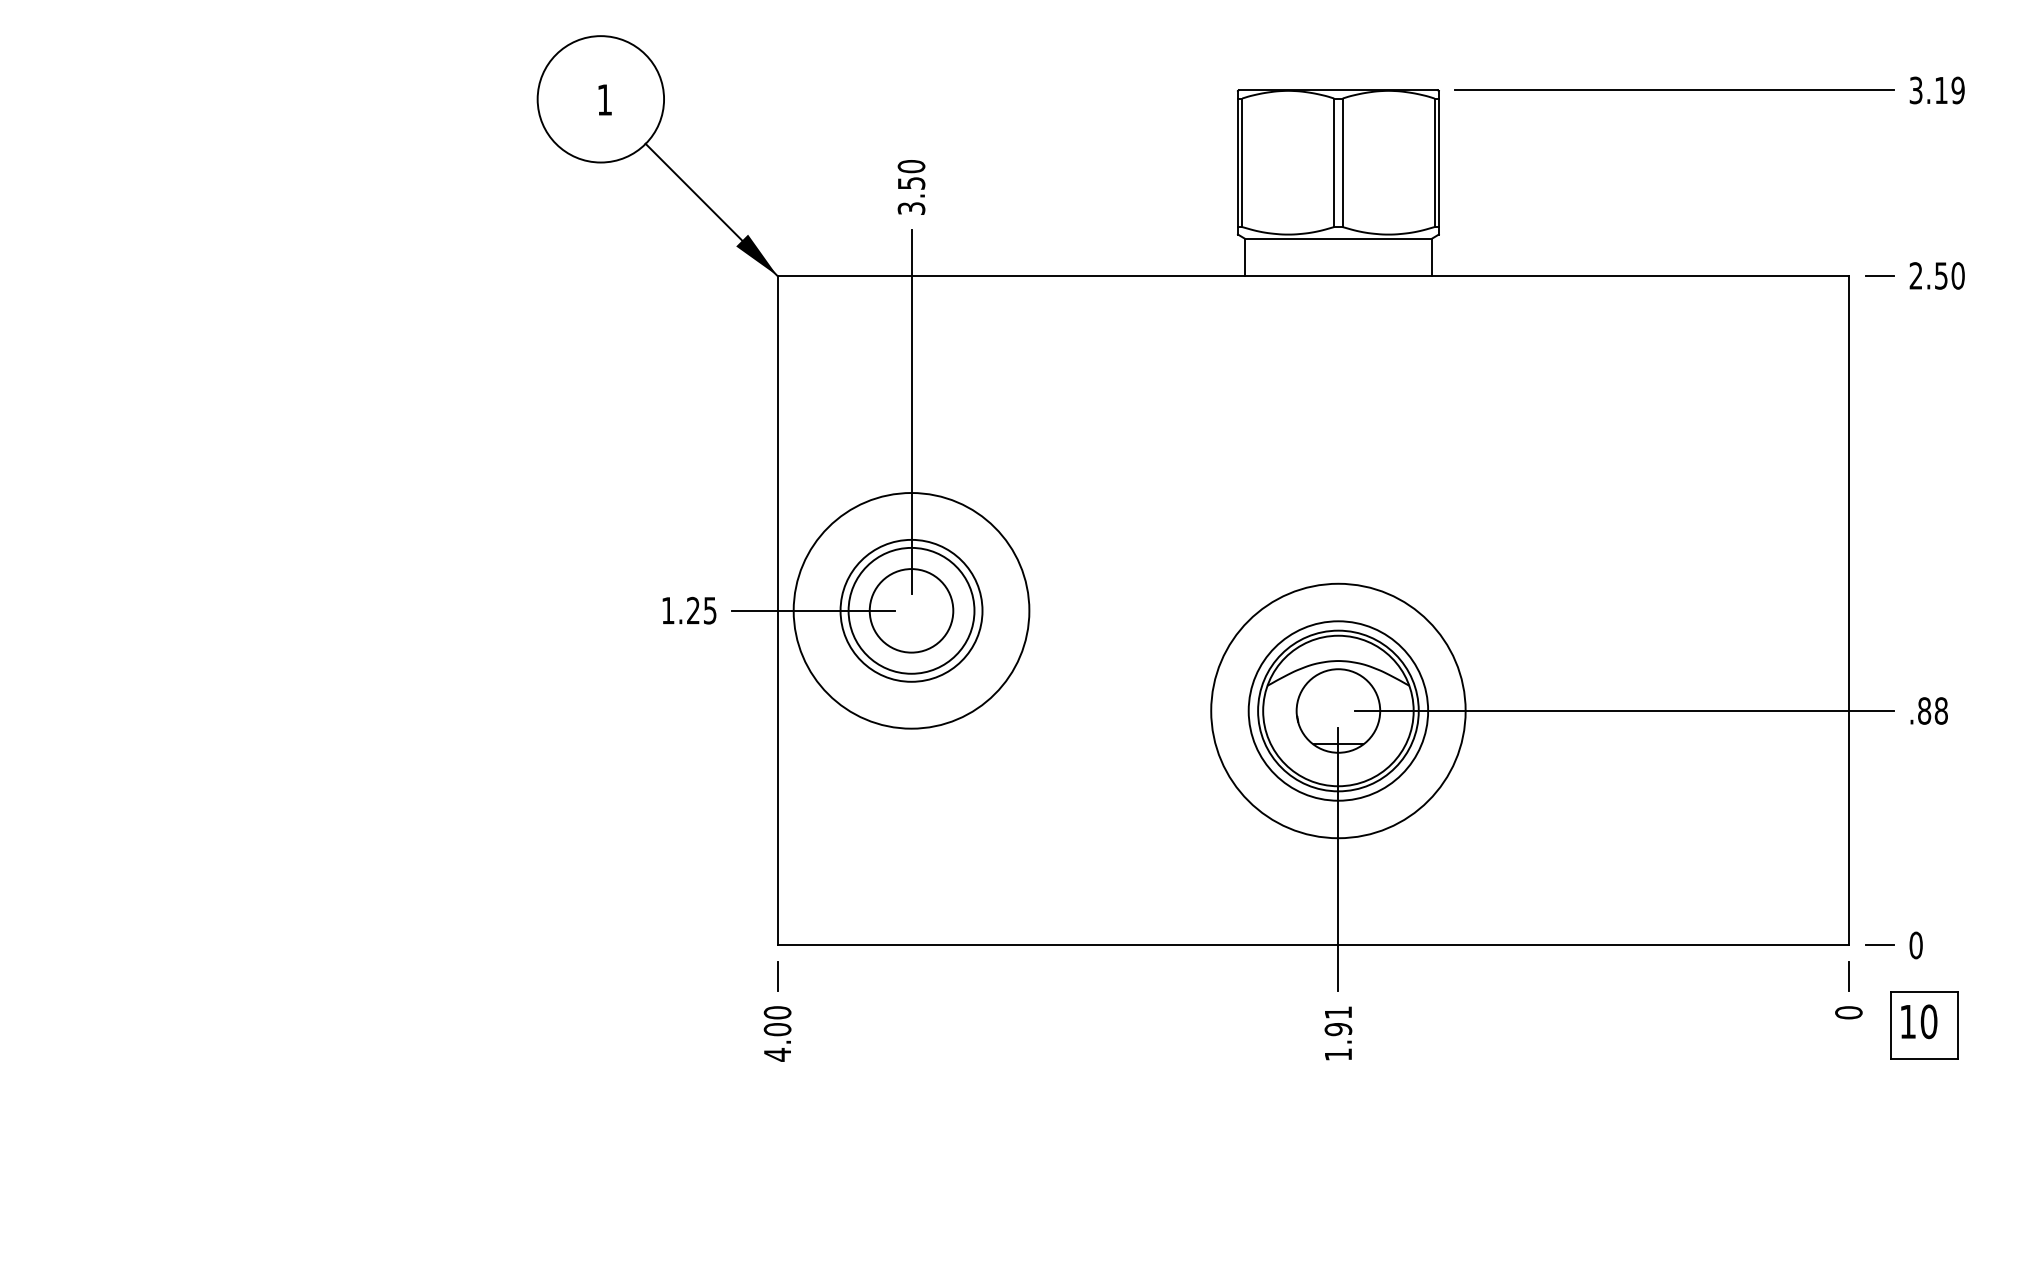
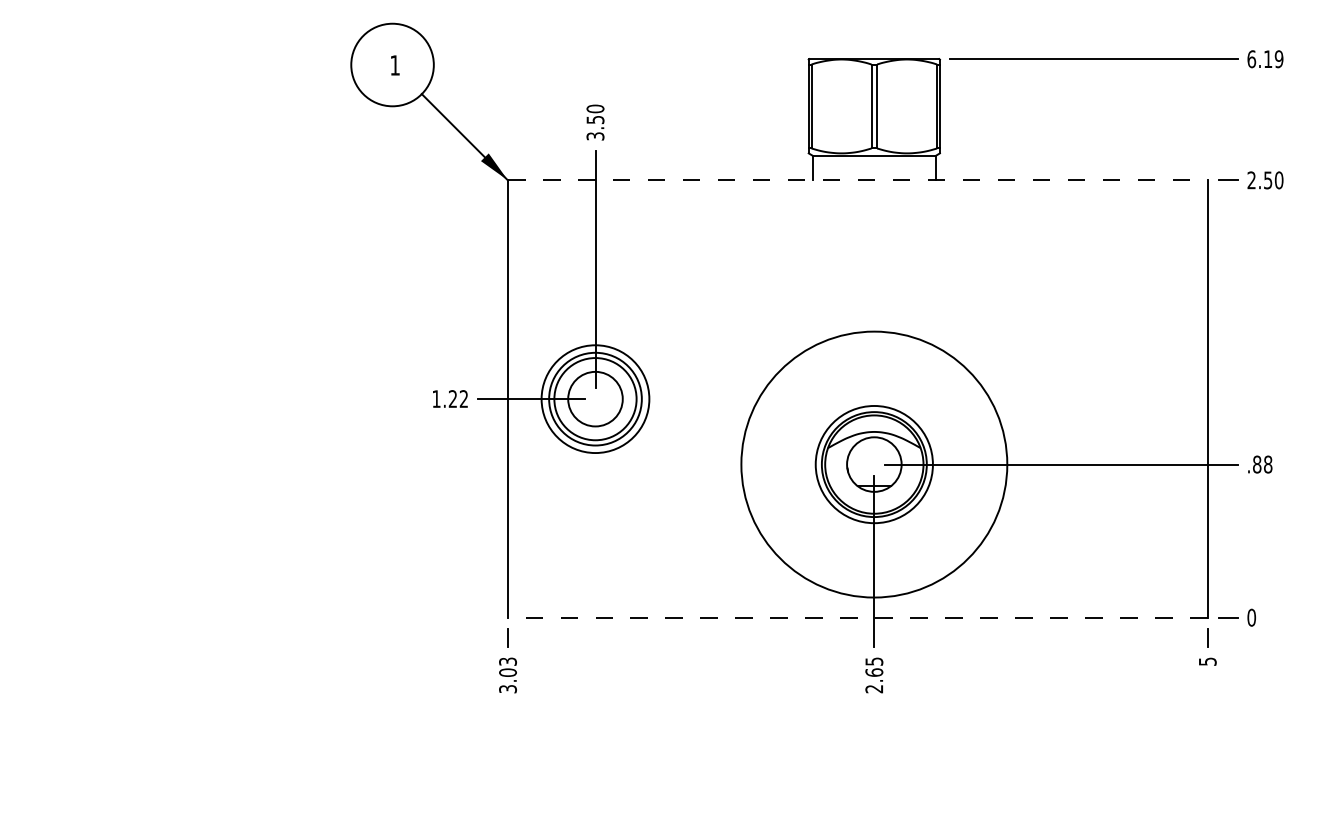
text: (1915, 90) -> (1251, 59), 3.19 -> 6.19
line: (1312, 276) -> (857, 180), solid -> dashed
text: (709, 611) -> (463, 399), 1.25 -> 1.22
circle: (911, 611) -> (595, 399), size x0.7
circle: (1338, 710) -> (874, 464), size x1.6
line: (1312, 945) -> (857, 617), solid -> dashed
text: (1848, 1012) -> (1207, 661), 0 -> 5
part: (1924, 1024) -> (1257, 669), removed
text: (776, 1033) -> (507, 675), 4.00 -> 3.03
text: (1338, 1033) -> (874, 675), 1.91 -> 2.65

